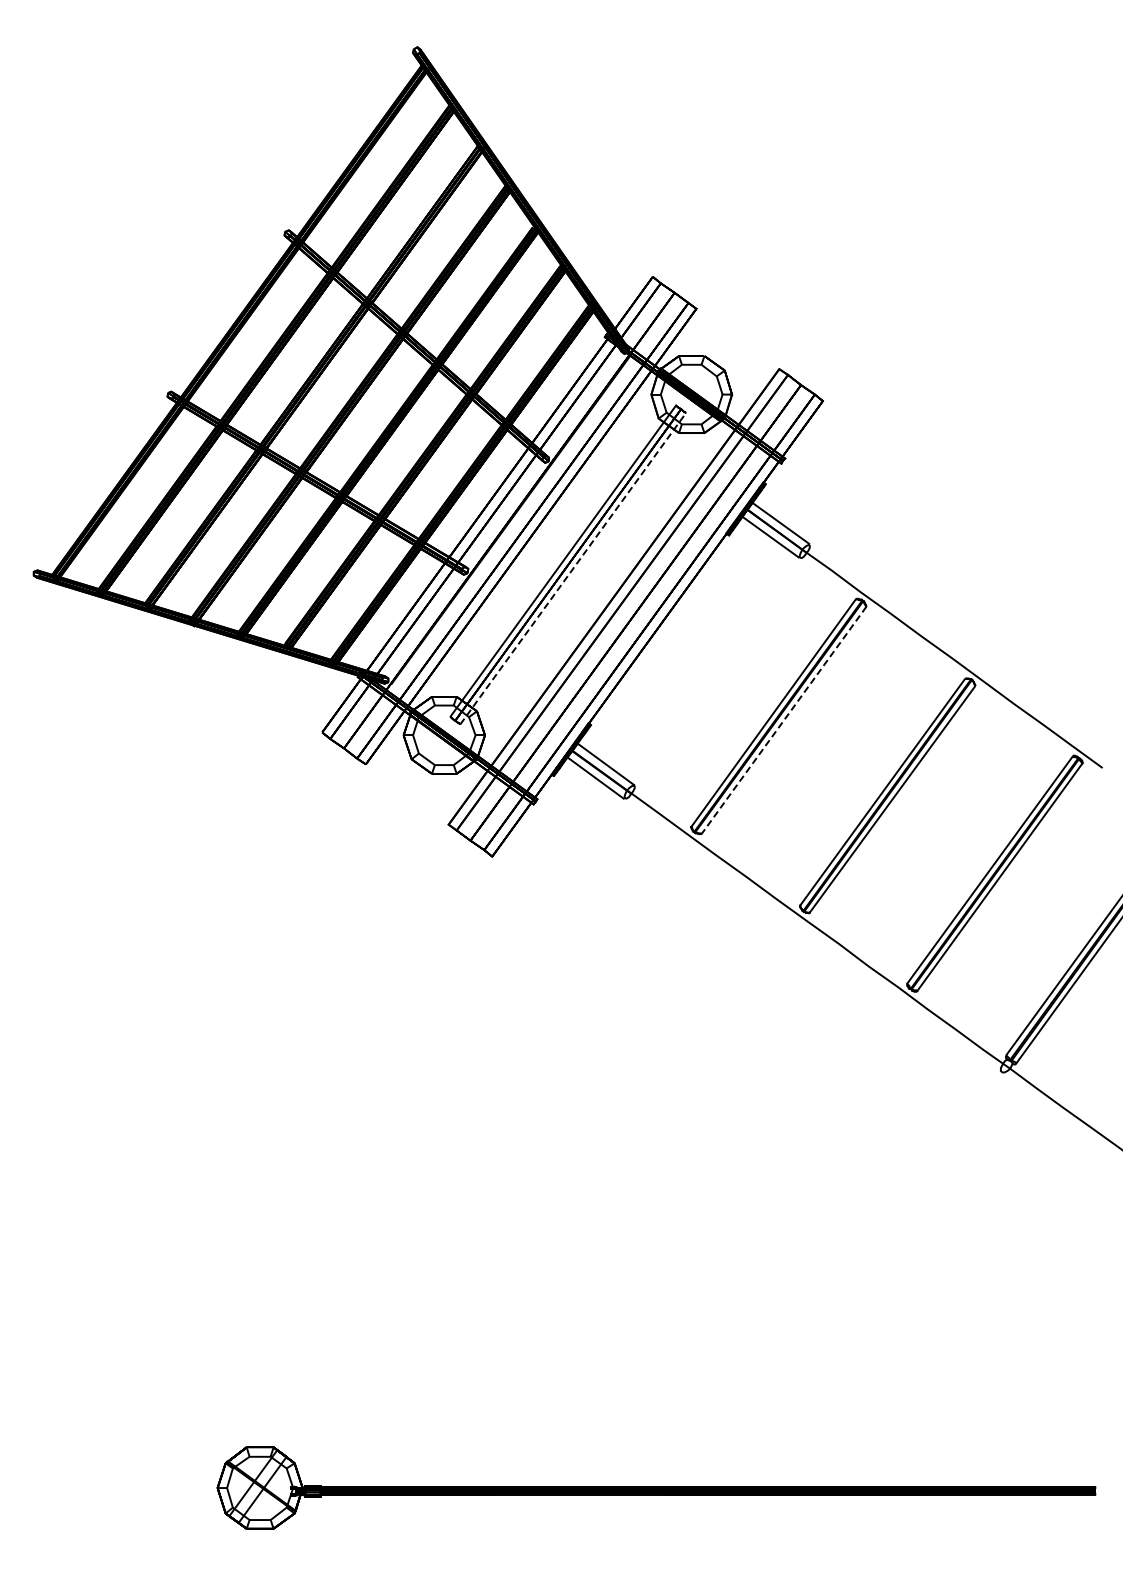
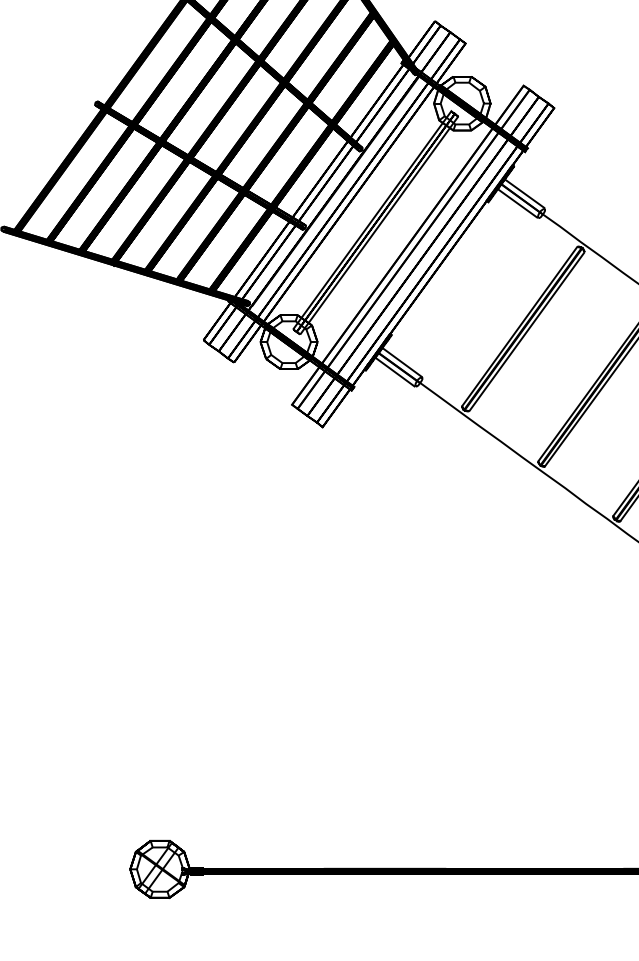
line: (573, 568) -> (379, 225), dashed -> solid
line: (783, 720) -> (526, 331), dashed -> solid

